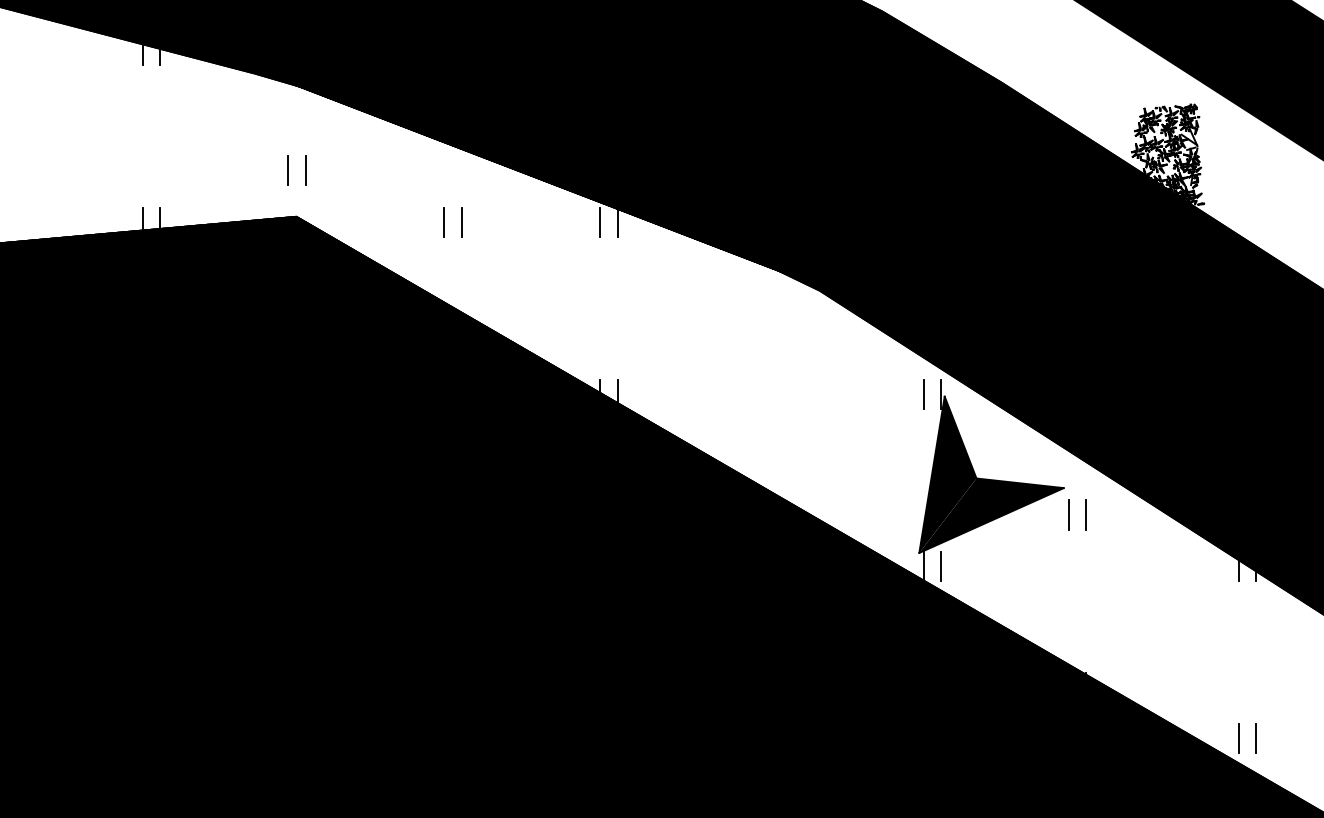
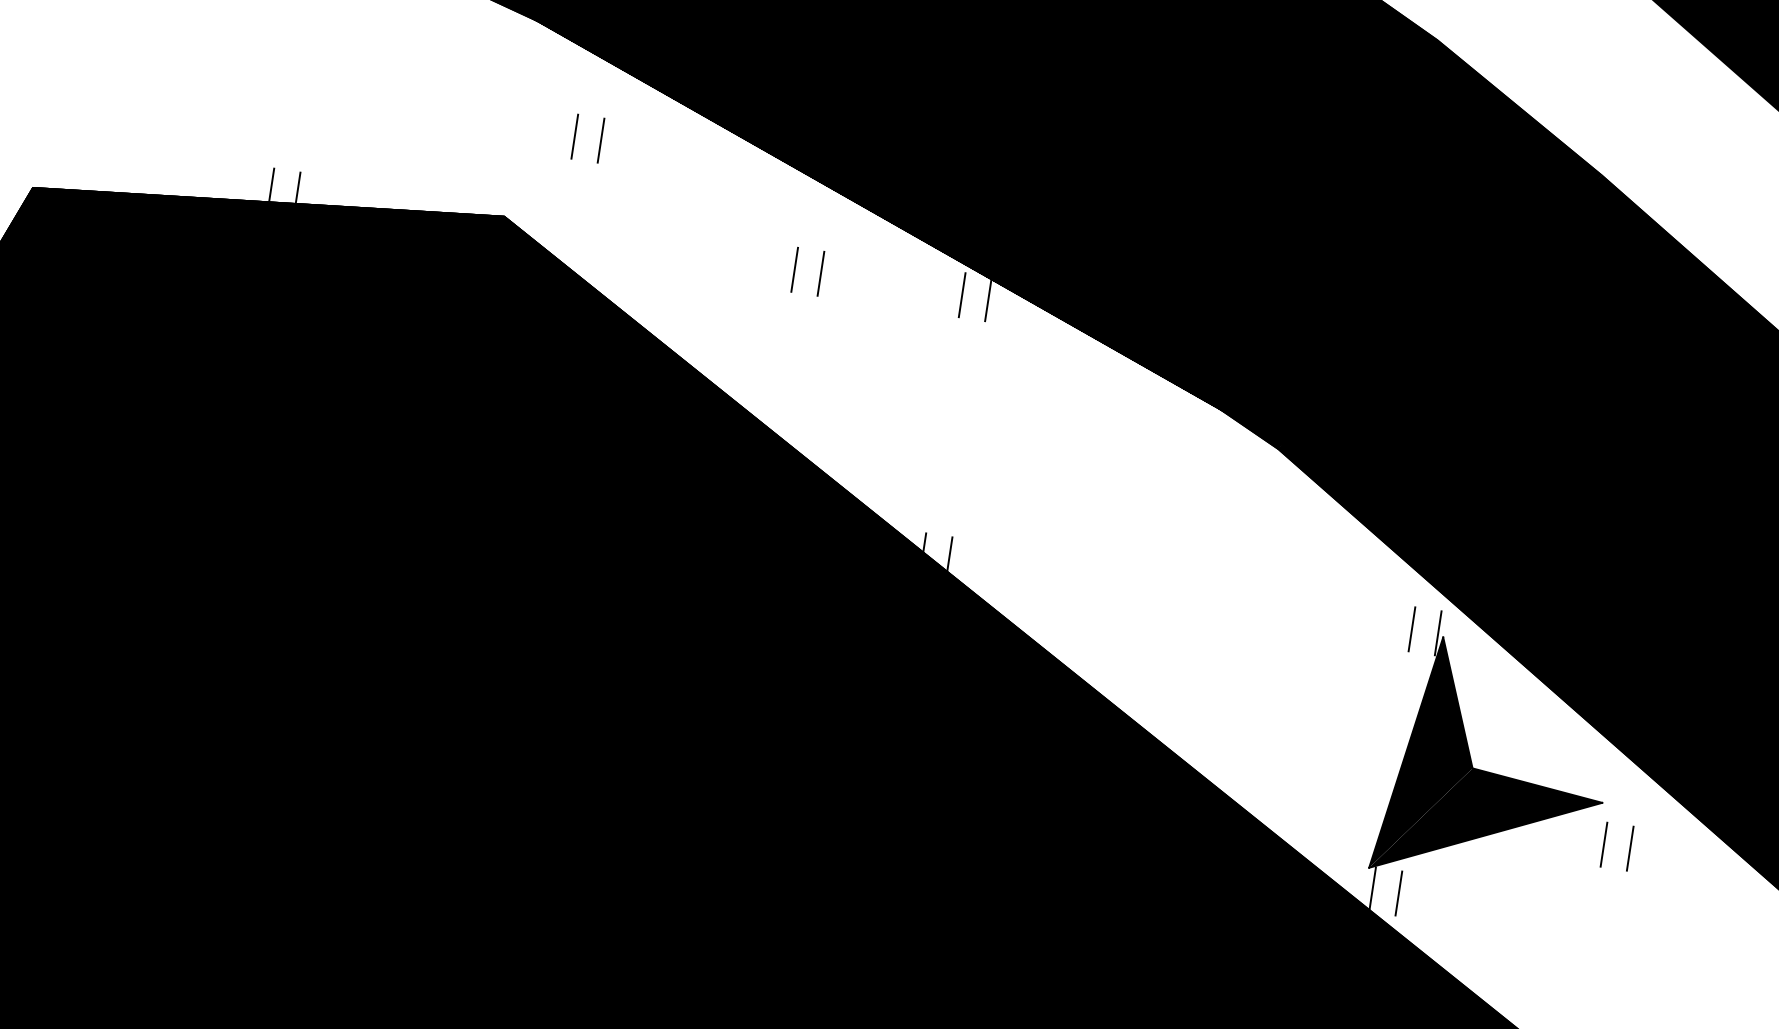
part: (288, 170) -> (575, 136), moved
part: (444, 222) -> (794, 269), moved

